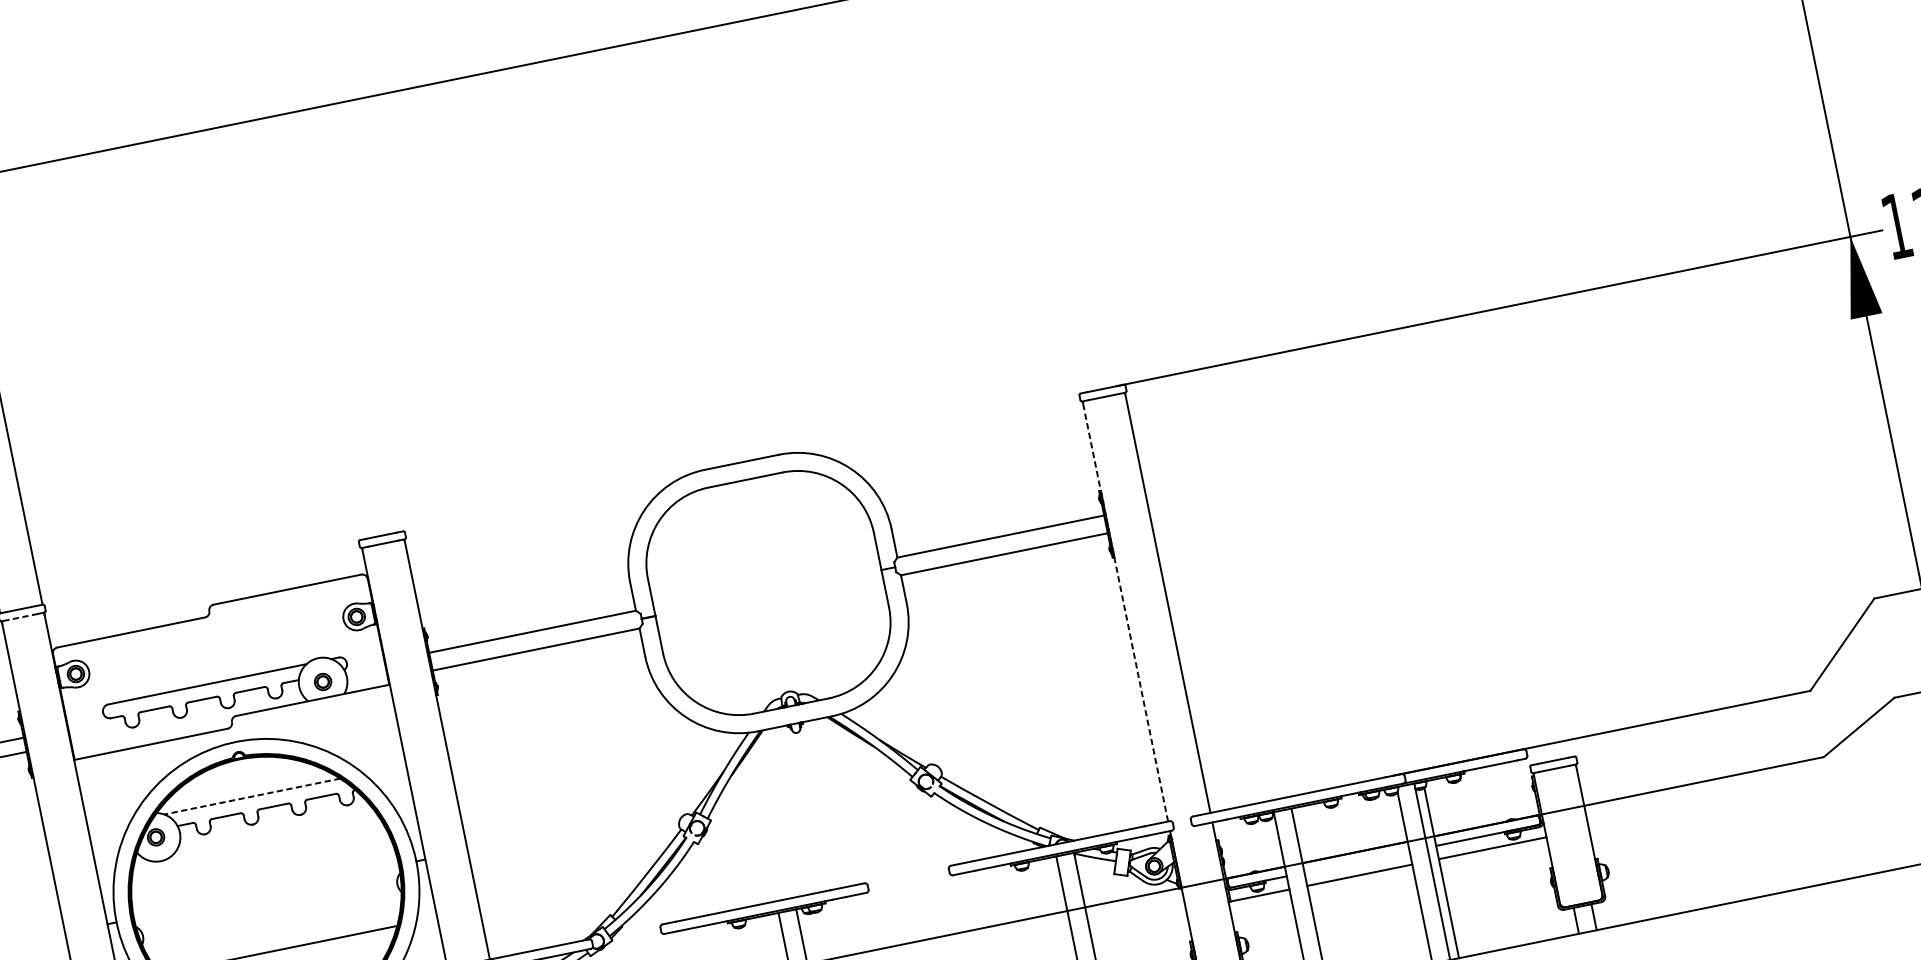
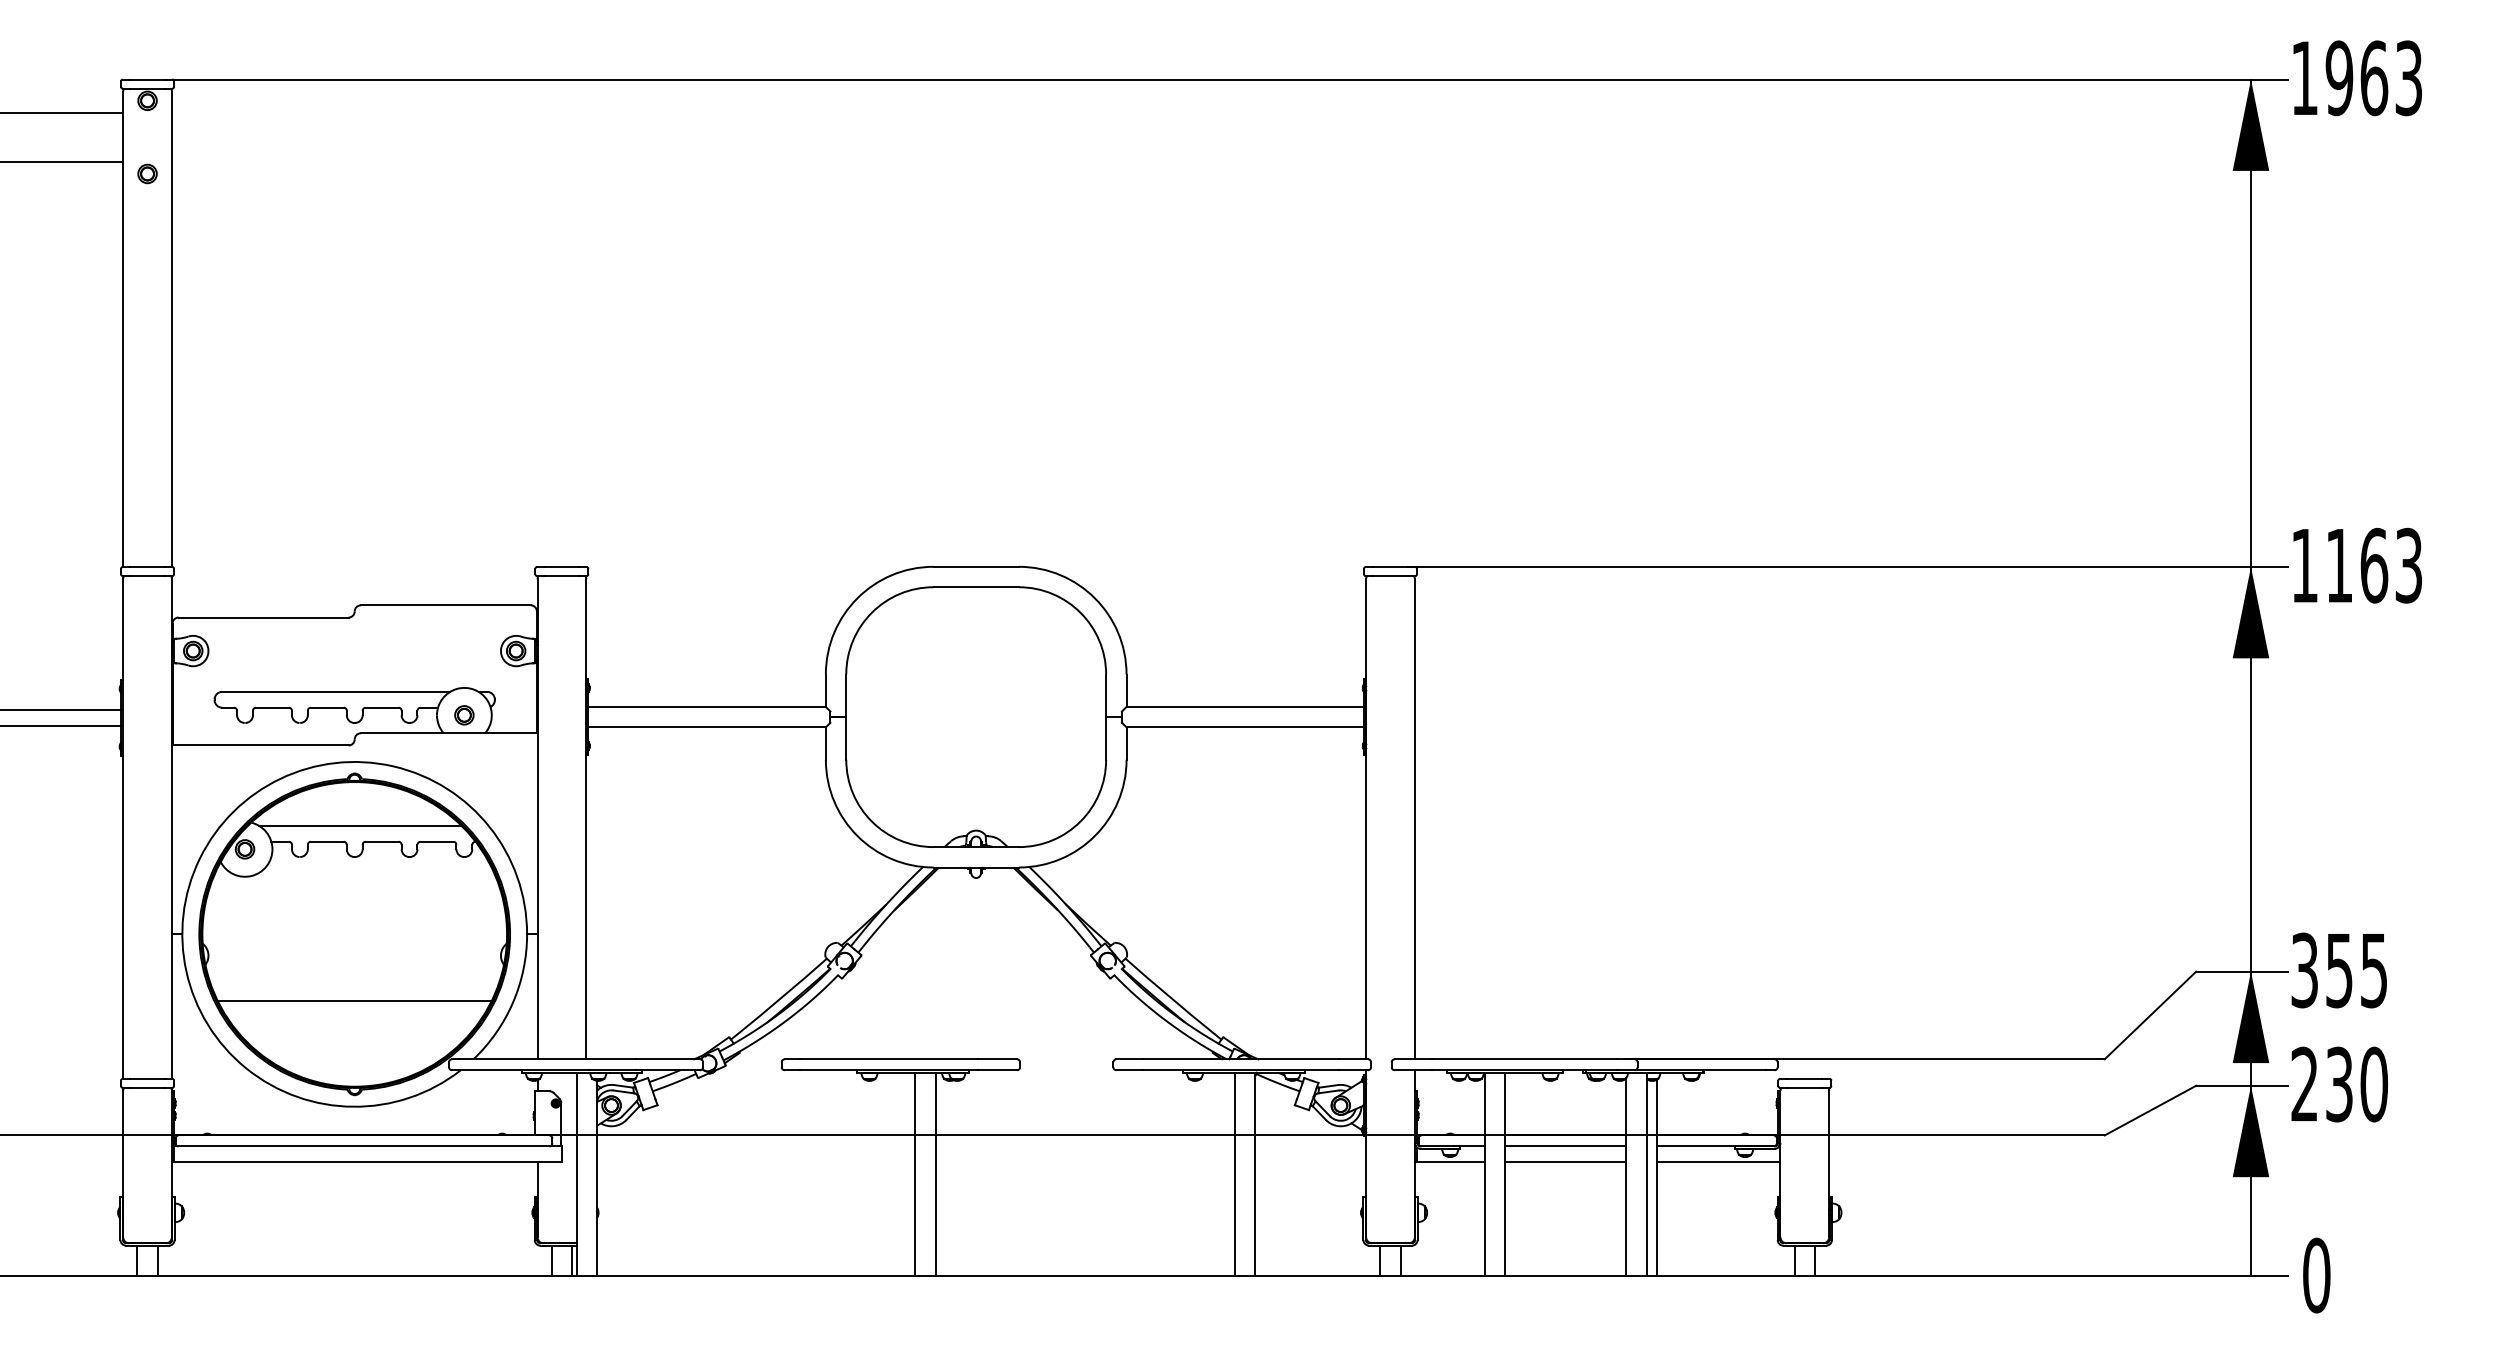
line: (1125, 612) -> (1366, 819), dashed -> solid
line: (22, 617) -> (147, 576), dashed -> solid
line: (251, 796) -> (359, 825), dashed -> solid
line: (1356, 862) -> (1565, 1146), added

